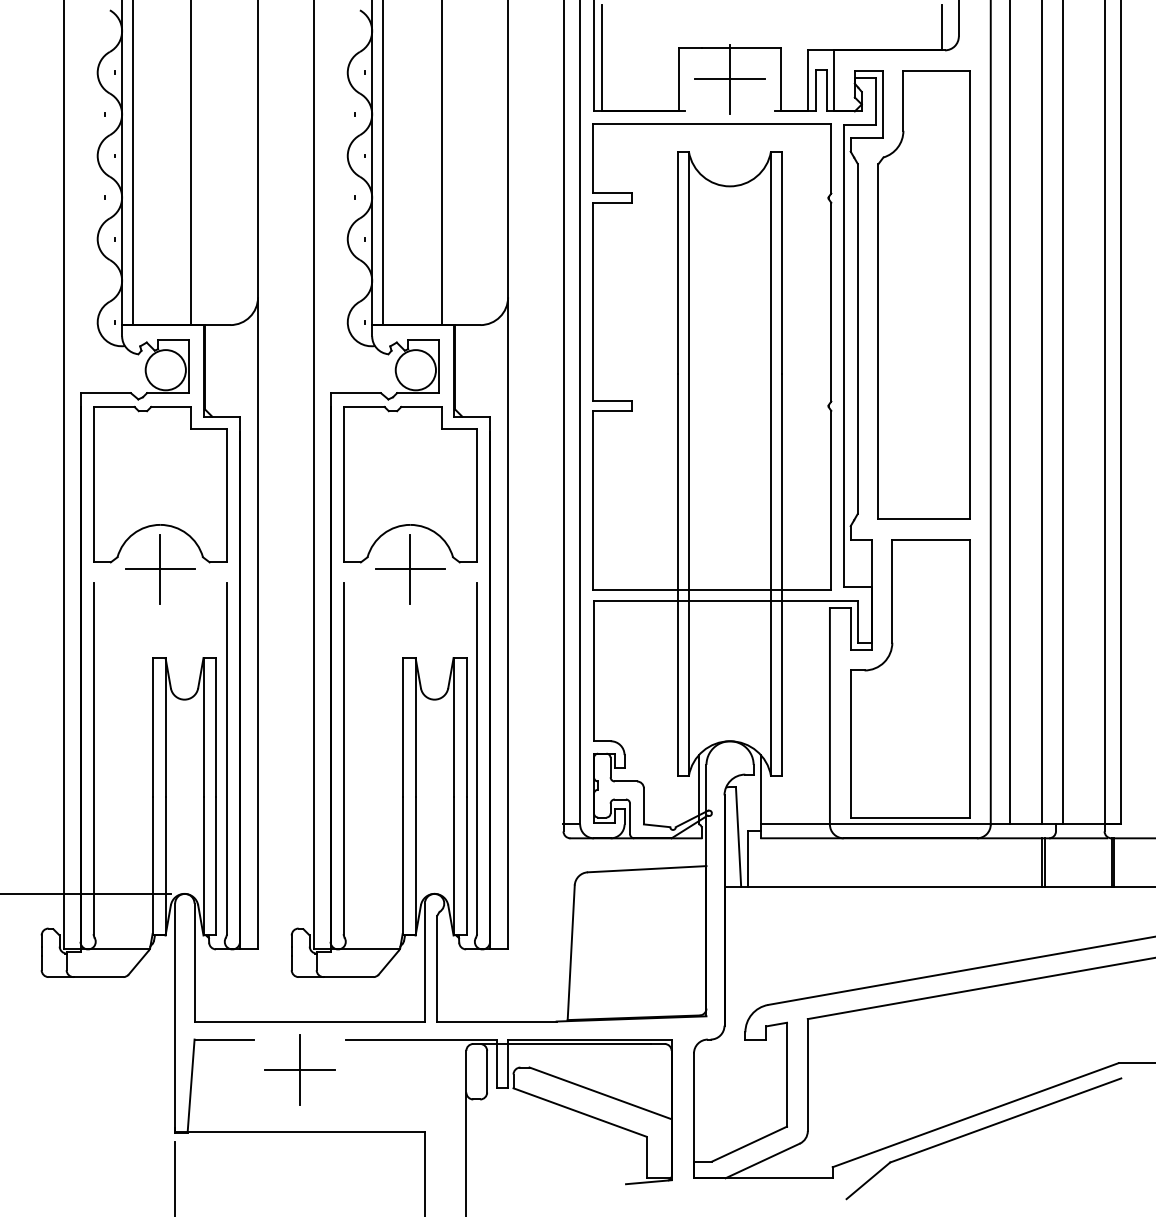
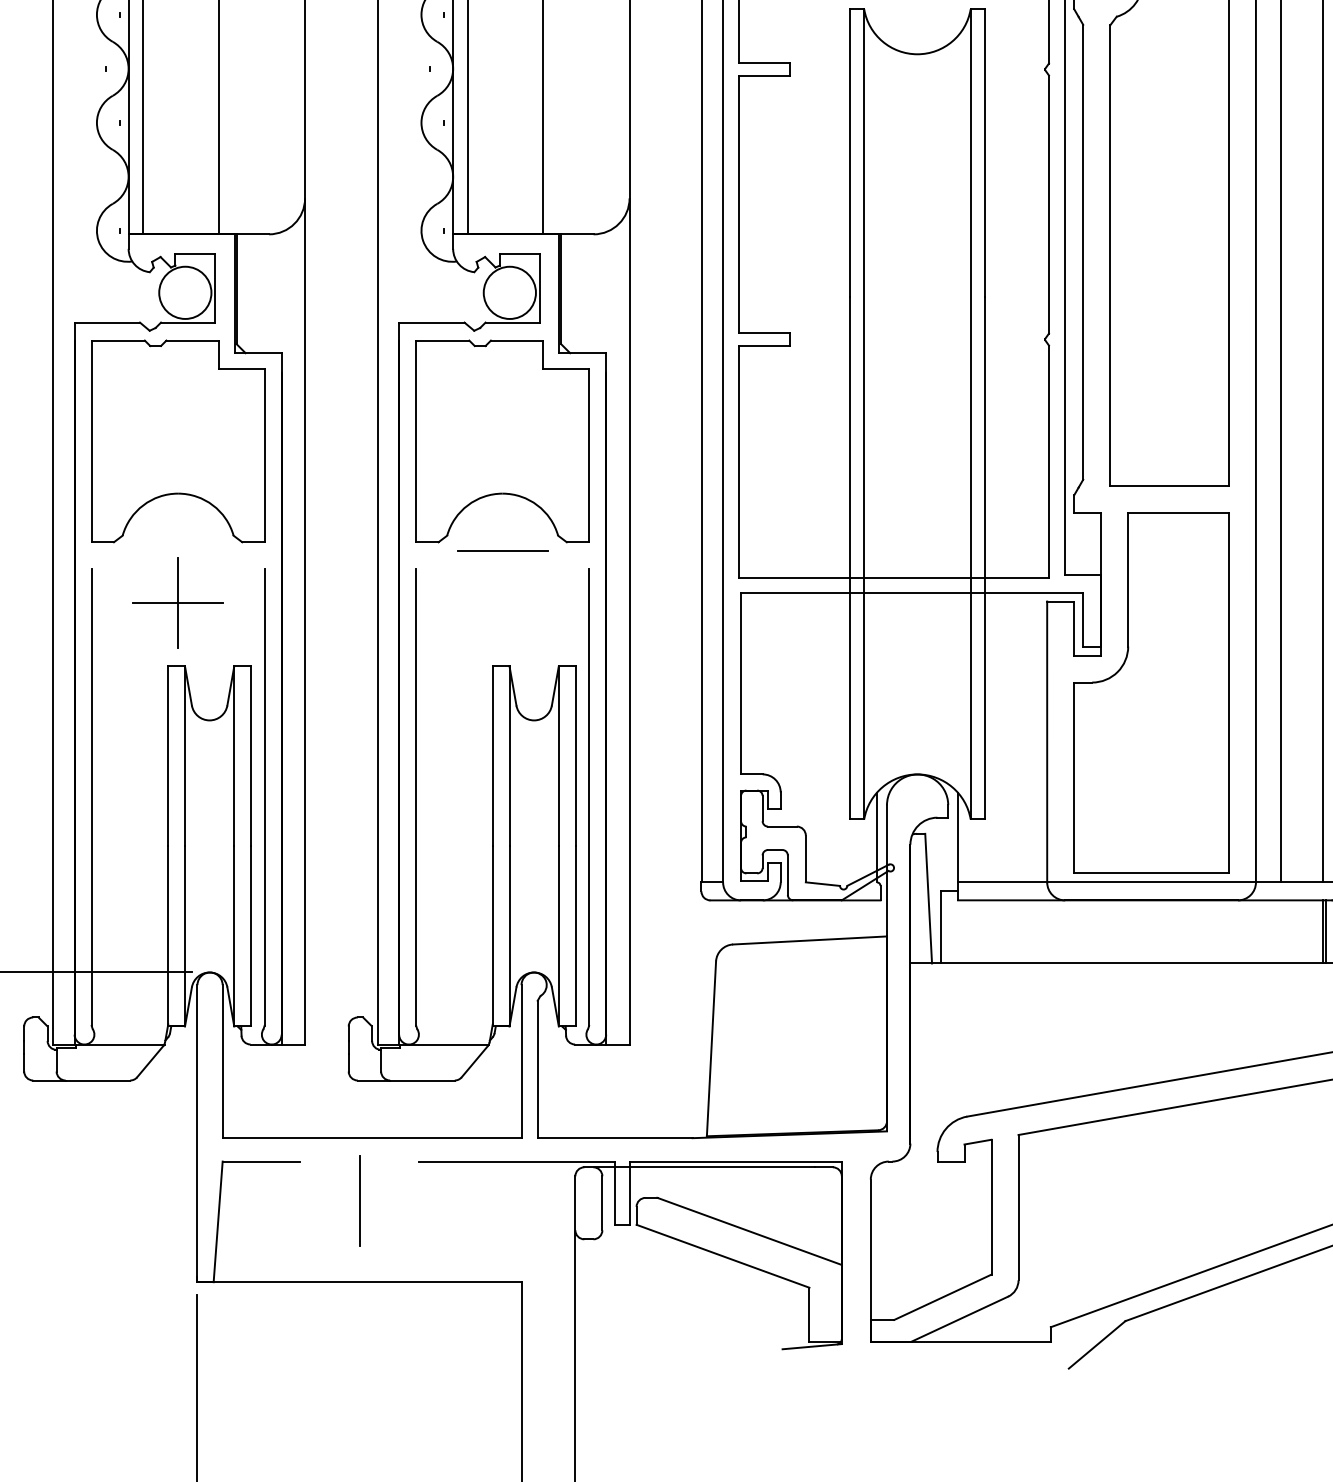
part: (160, 569) -> (178, 603), moved
line: (410, 569) -> (502, 551), removed
line: (299, 1070) -> (358, 1201), removed

